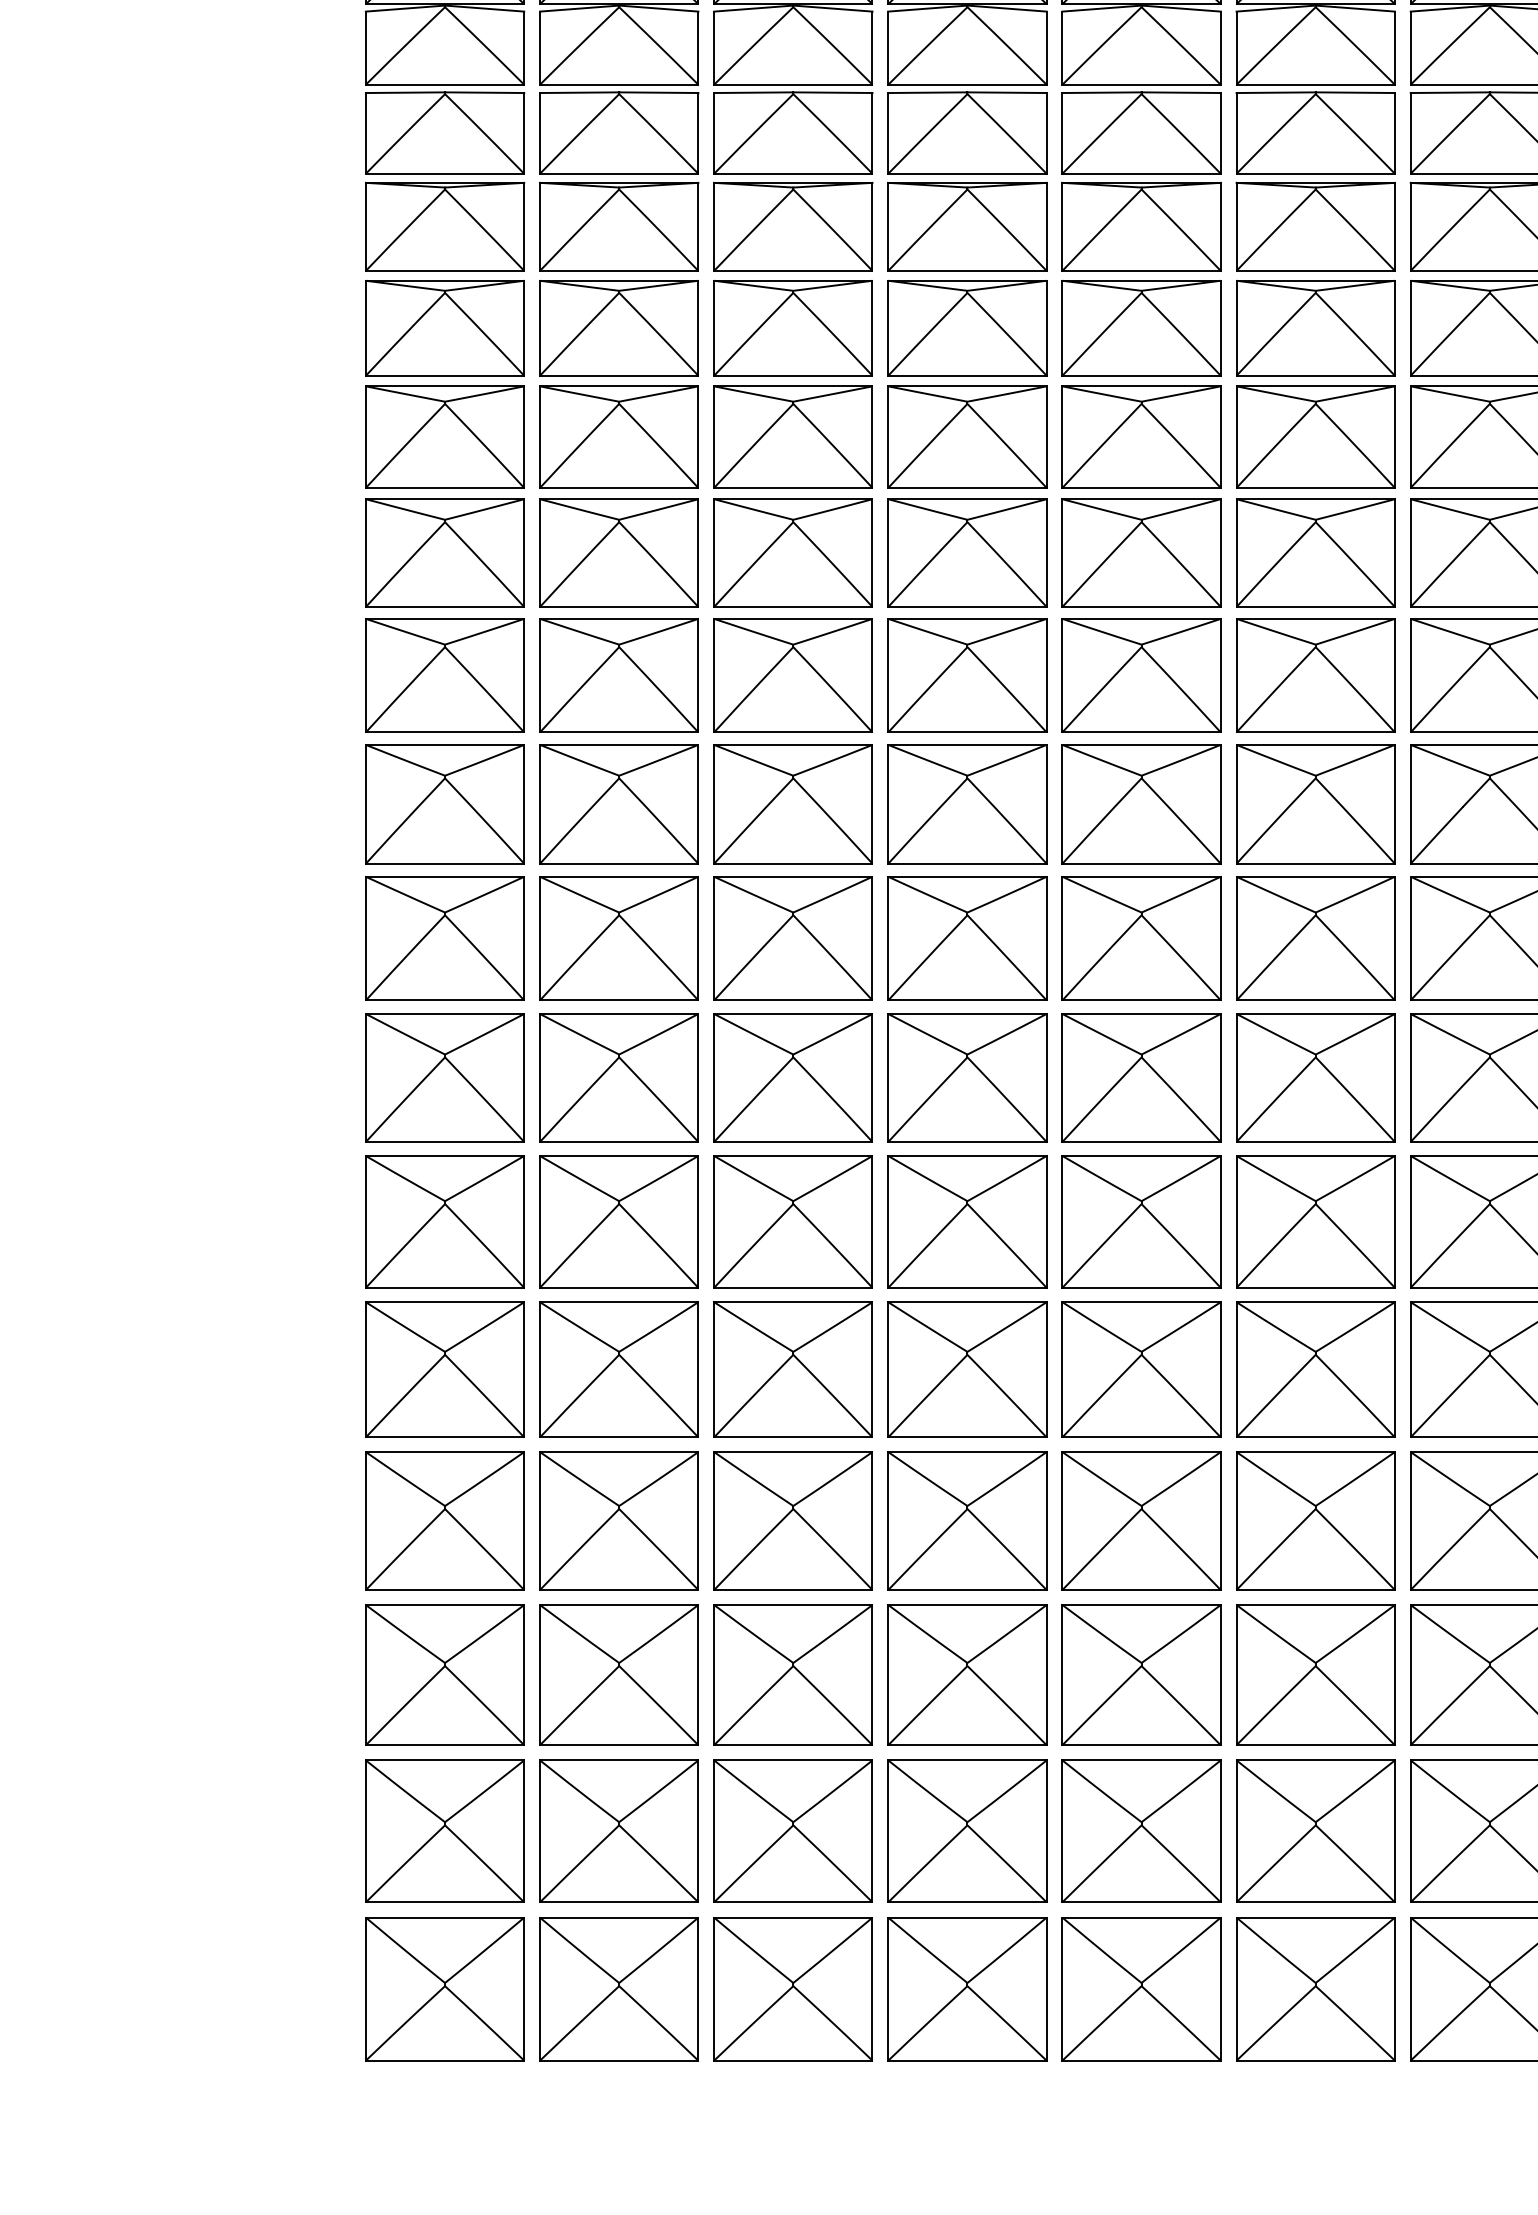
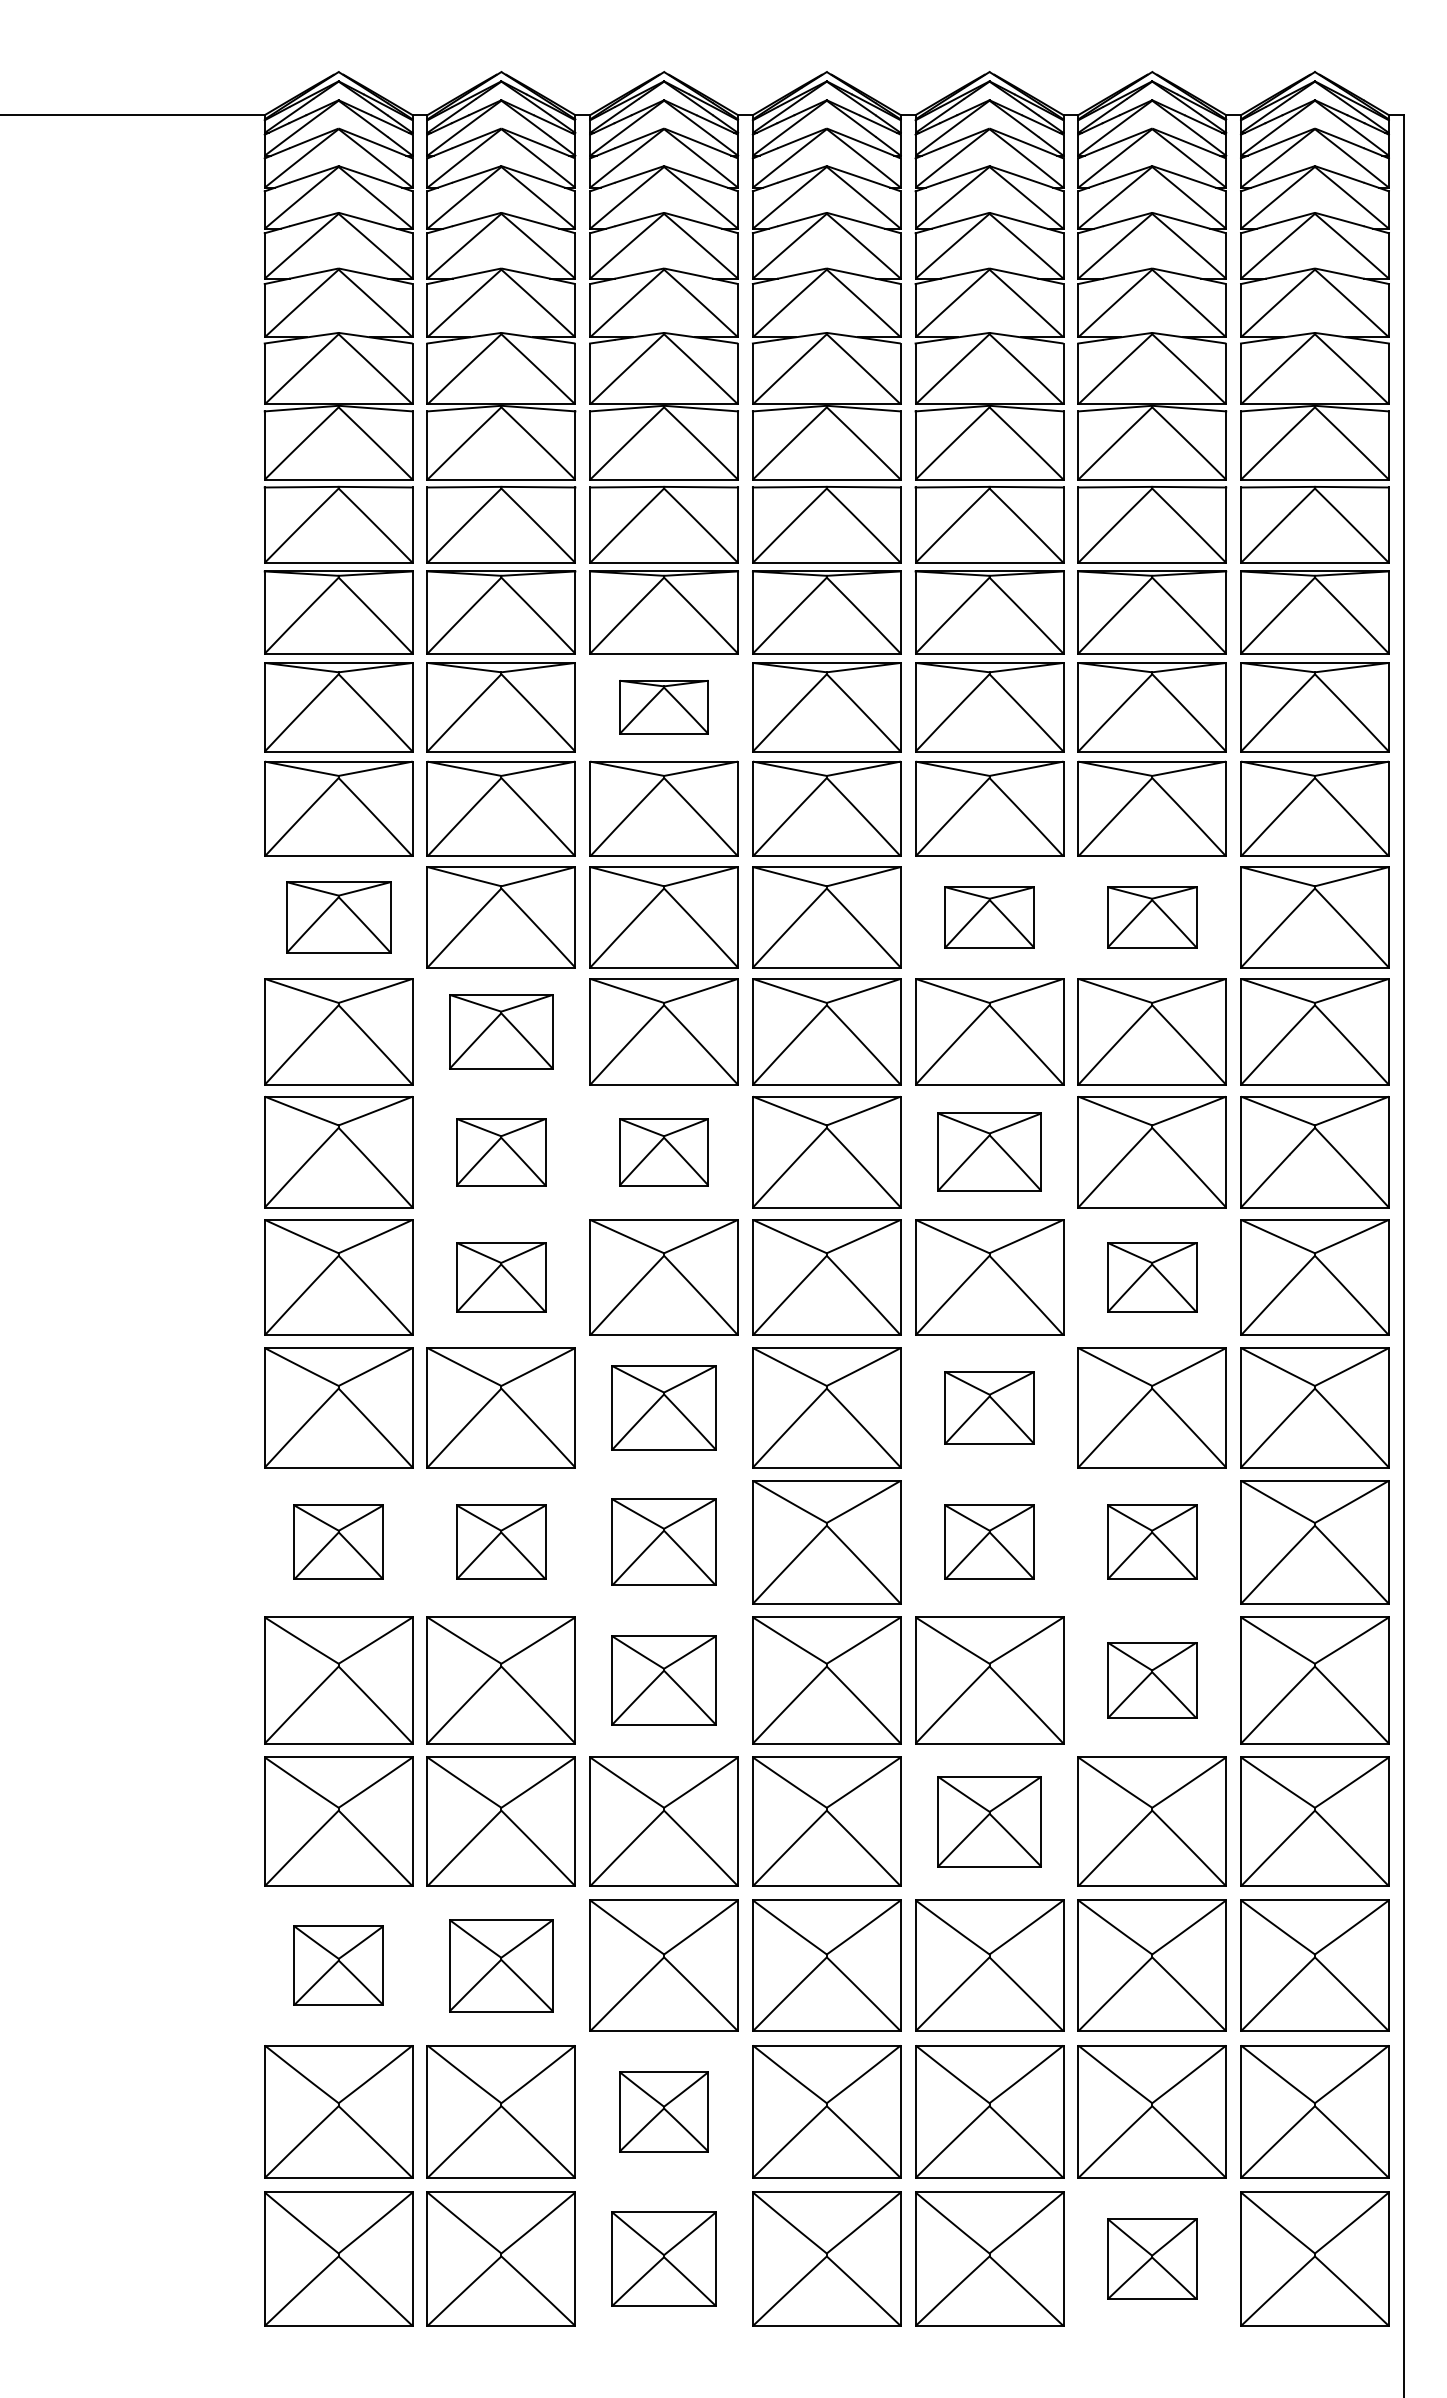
part: (792, 328) -> (663, 707), size x0.6
part: (444, 553) -> (338, 917), size x0.7
part: (1141, 553) -> (989, 917), size x0.6
part: (1314, 553) -> (1151, 917), size x0.6
part: (618, 675) -> (500, 1031), size x0.7
part: (618, 804) -> (500, 1152), size x0.6
part: (792, 804) -> (663, 1152), size x0.6
part: (1141, 804) -> (989, 1152), size x0.7
part: (618, 938) -> (500, 1277), size x0.6
part: (1314, 938) -> (1151, 1277), size x0.6
part: (792, 1077) -> (663, 1407), size x0.7
part: (1141, 1077) -> (989, 1407), size x0.6
part: (444, 1222) -> (338, 1542), size x0.6
part: (618, 1222) -> (500, 1542), size x0.6
part: (792, 1222) -> (663, 1542), size x0.7
part: (1141, 1222) -> (989, 1542), size x0.6
part: (1314, 1222) -> (1151, 1542), size x0.6
part: (792, 1369) -> (663, 1680), size x0.7
part: (1314, 1369) -> (1151, 1680), size x0.6
part: (1141, 1520) -> (989, 1821), size x0.7
part: (444, 1674) -> (338, 1965), size x0.6
part: (618, 1674) -> (500, 1965), size x0.7
part: (792, 1831) -> (663, 2111), size x0.6
part: (792, 1988) -> (663, 2258), size x0.7
part: (1314, 1988) -> (1151, 2258), size x0.6

